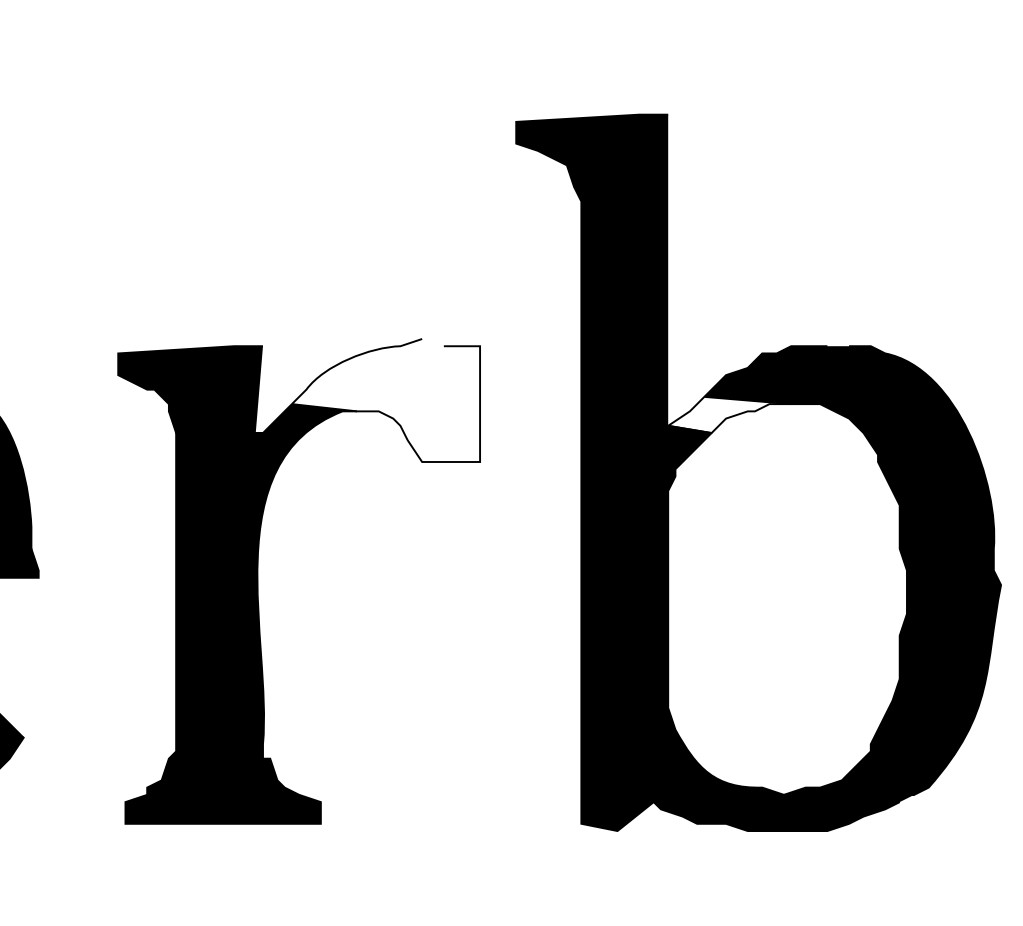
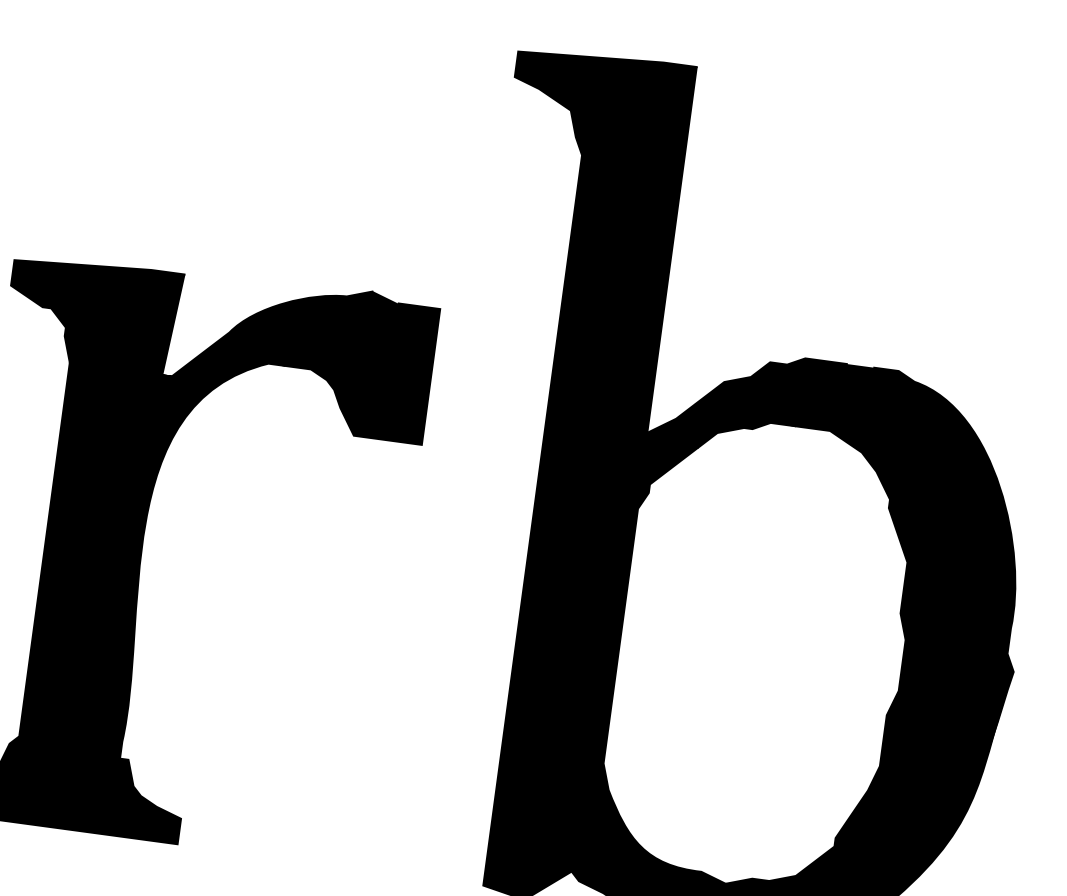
fill: (385, 400) -> (320, 357), added
fill: (729, 414) -> (722, 428), added

